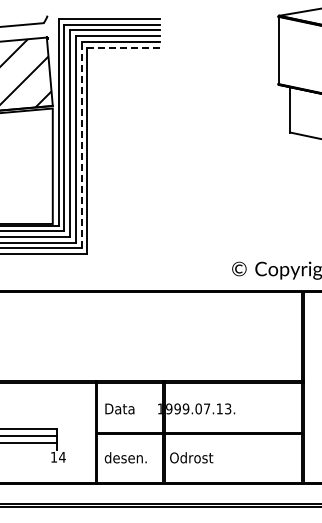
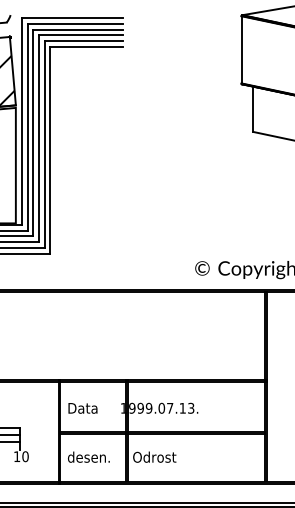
line: (124, 47) -> (87, 46), dashed -> solid
line: (81, 144) -> (44, 143), dashed -> solid
text: (62, 456) -> (25, 455), 14 -> 10

